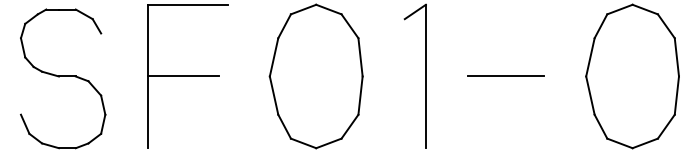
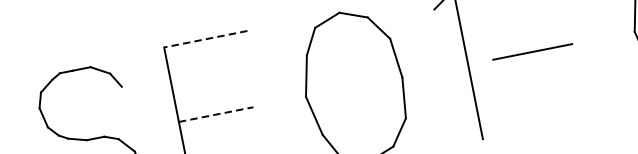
line: (187, 4) -> (205, 38), solid -> dashed
line: (505, 75) -> (531, 51), moved
line: (183, 76) -> (216, 114), solid -> dashed

